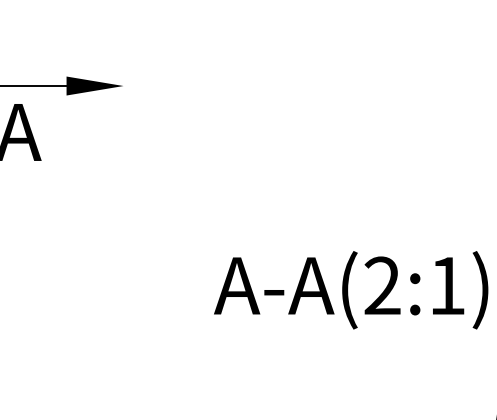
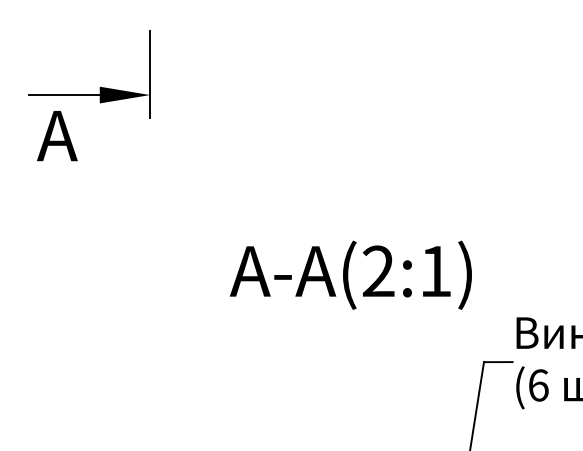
line: (124, 62) -> (150, 74), added

